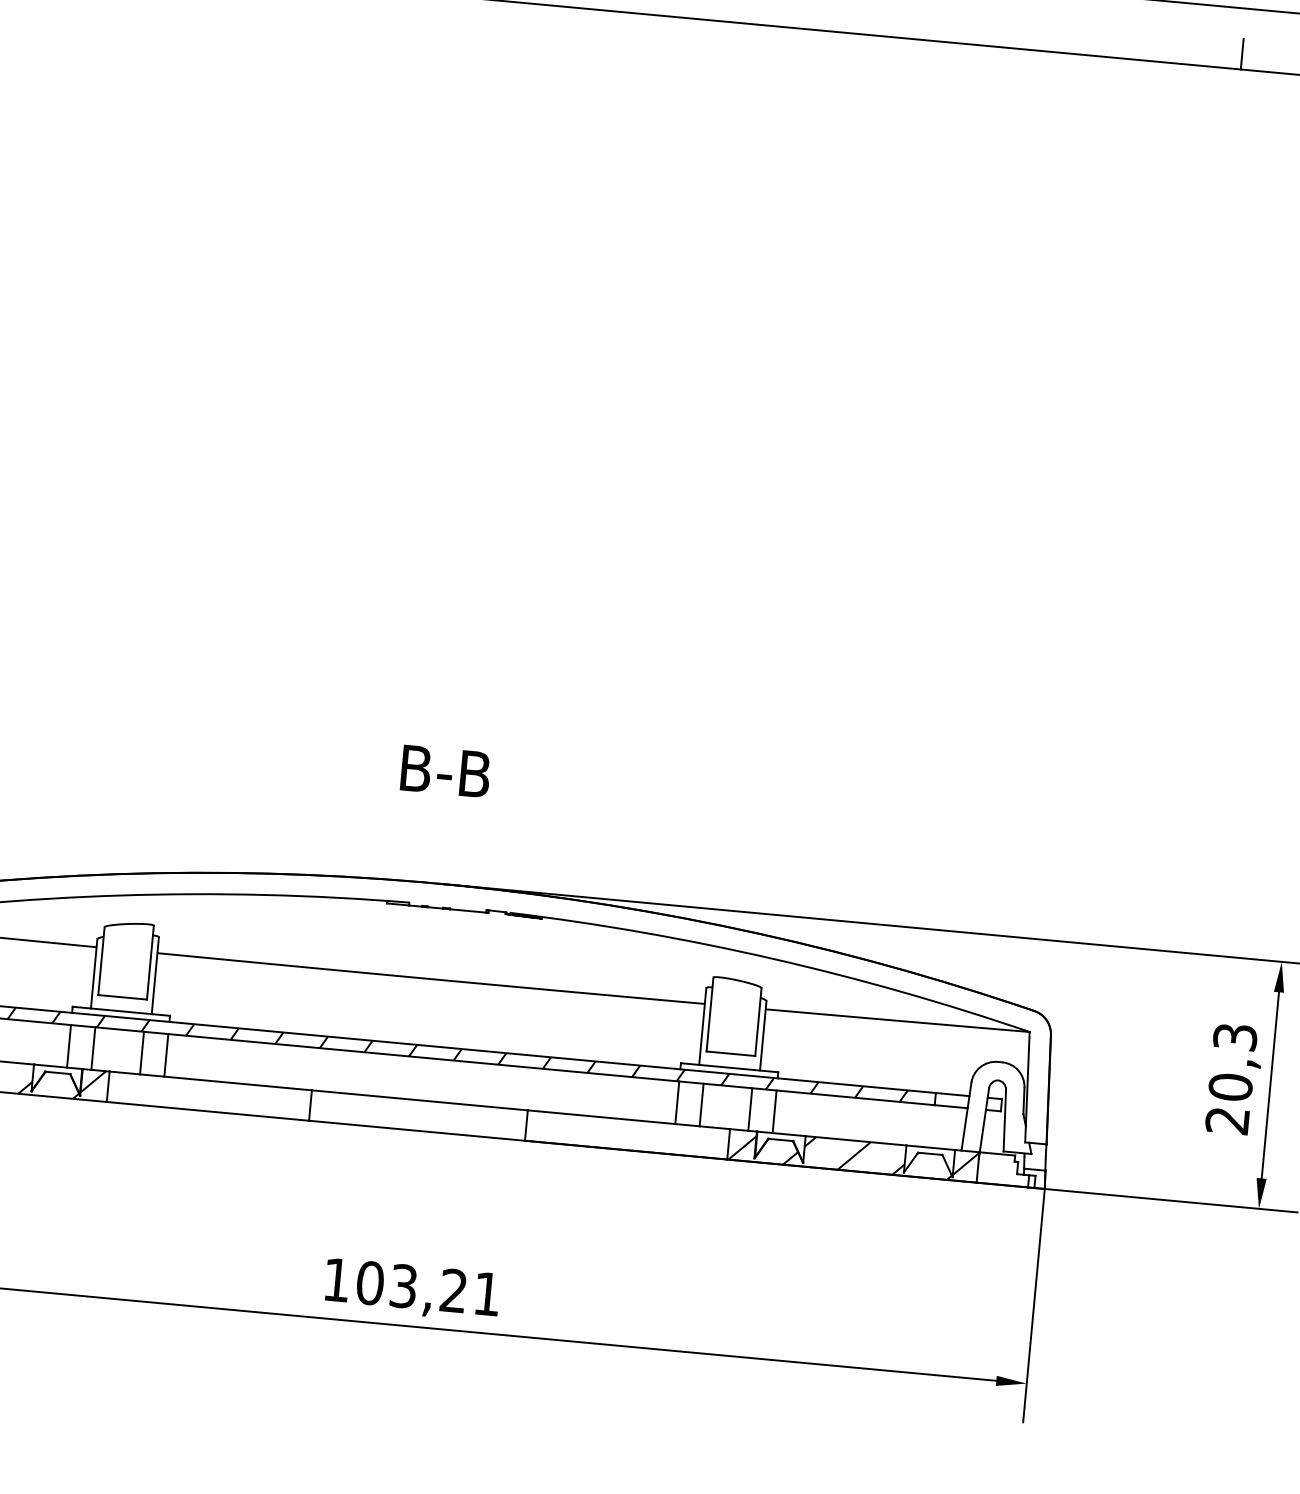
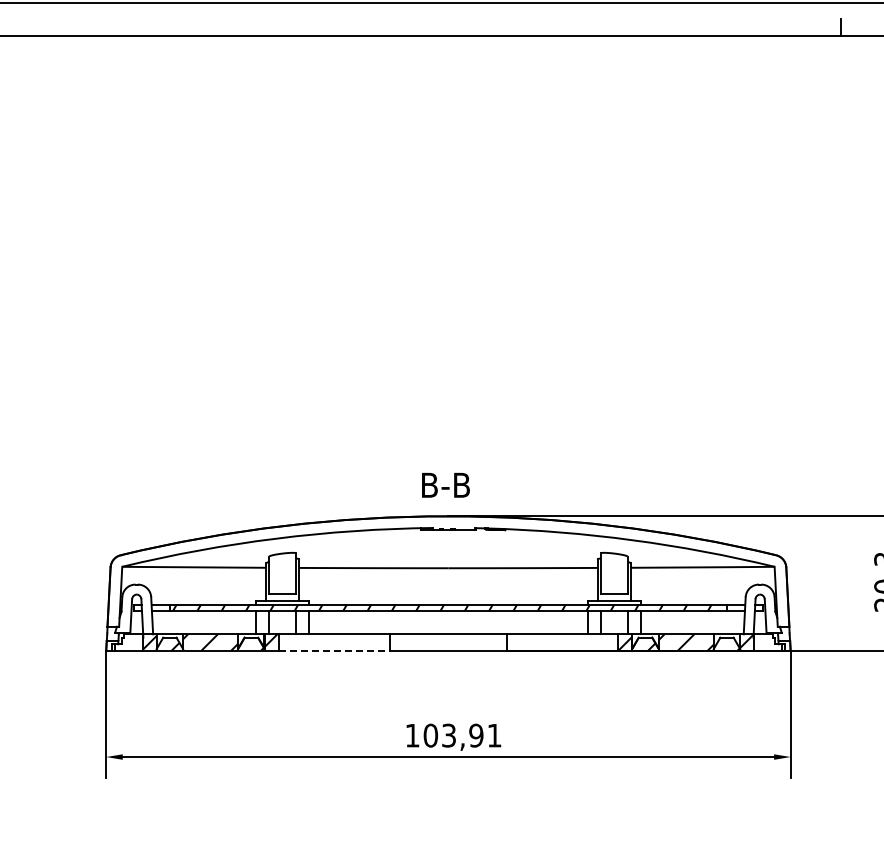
text: (444, 771) -> (445, 485), moved
line: (208, 1110) -> (334, 650), solid -> dashed
text: (454, 1290) -> (476, 735), 103,21 -> 103,91

